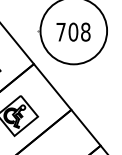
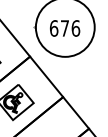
text: (72, 32) -> (64, 28), 708 -> 676

